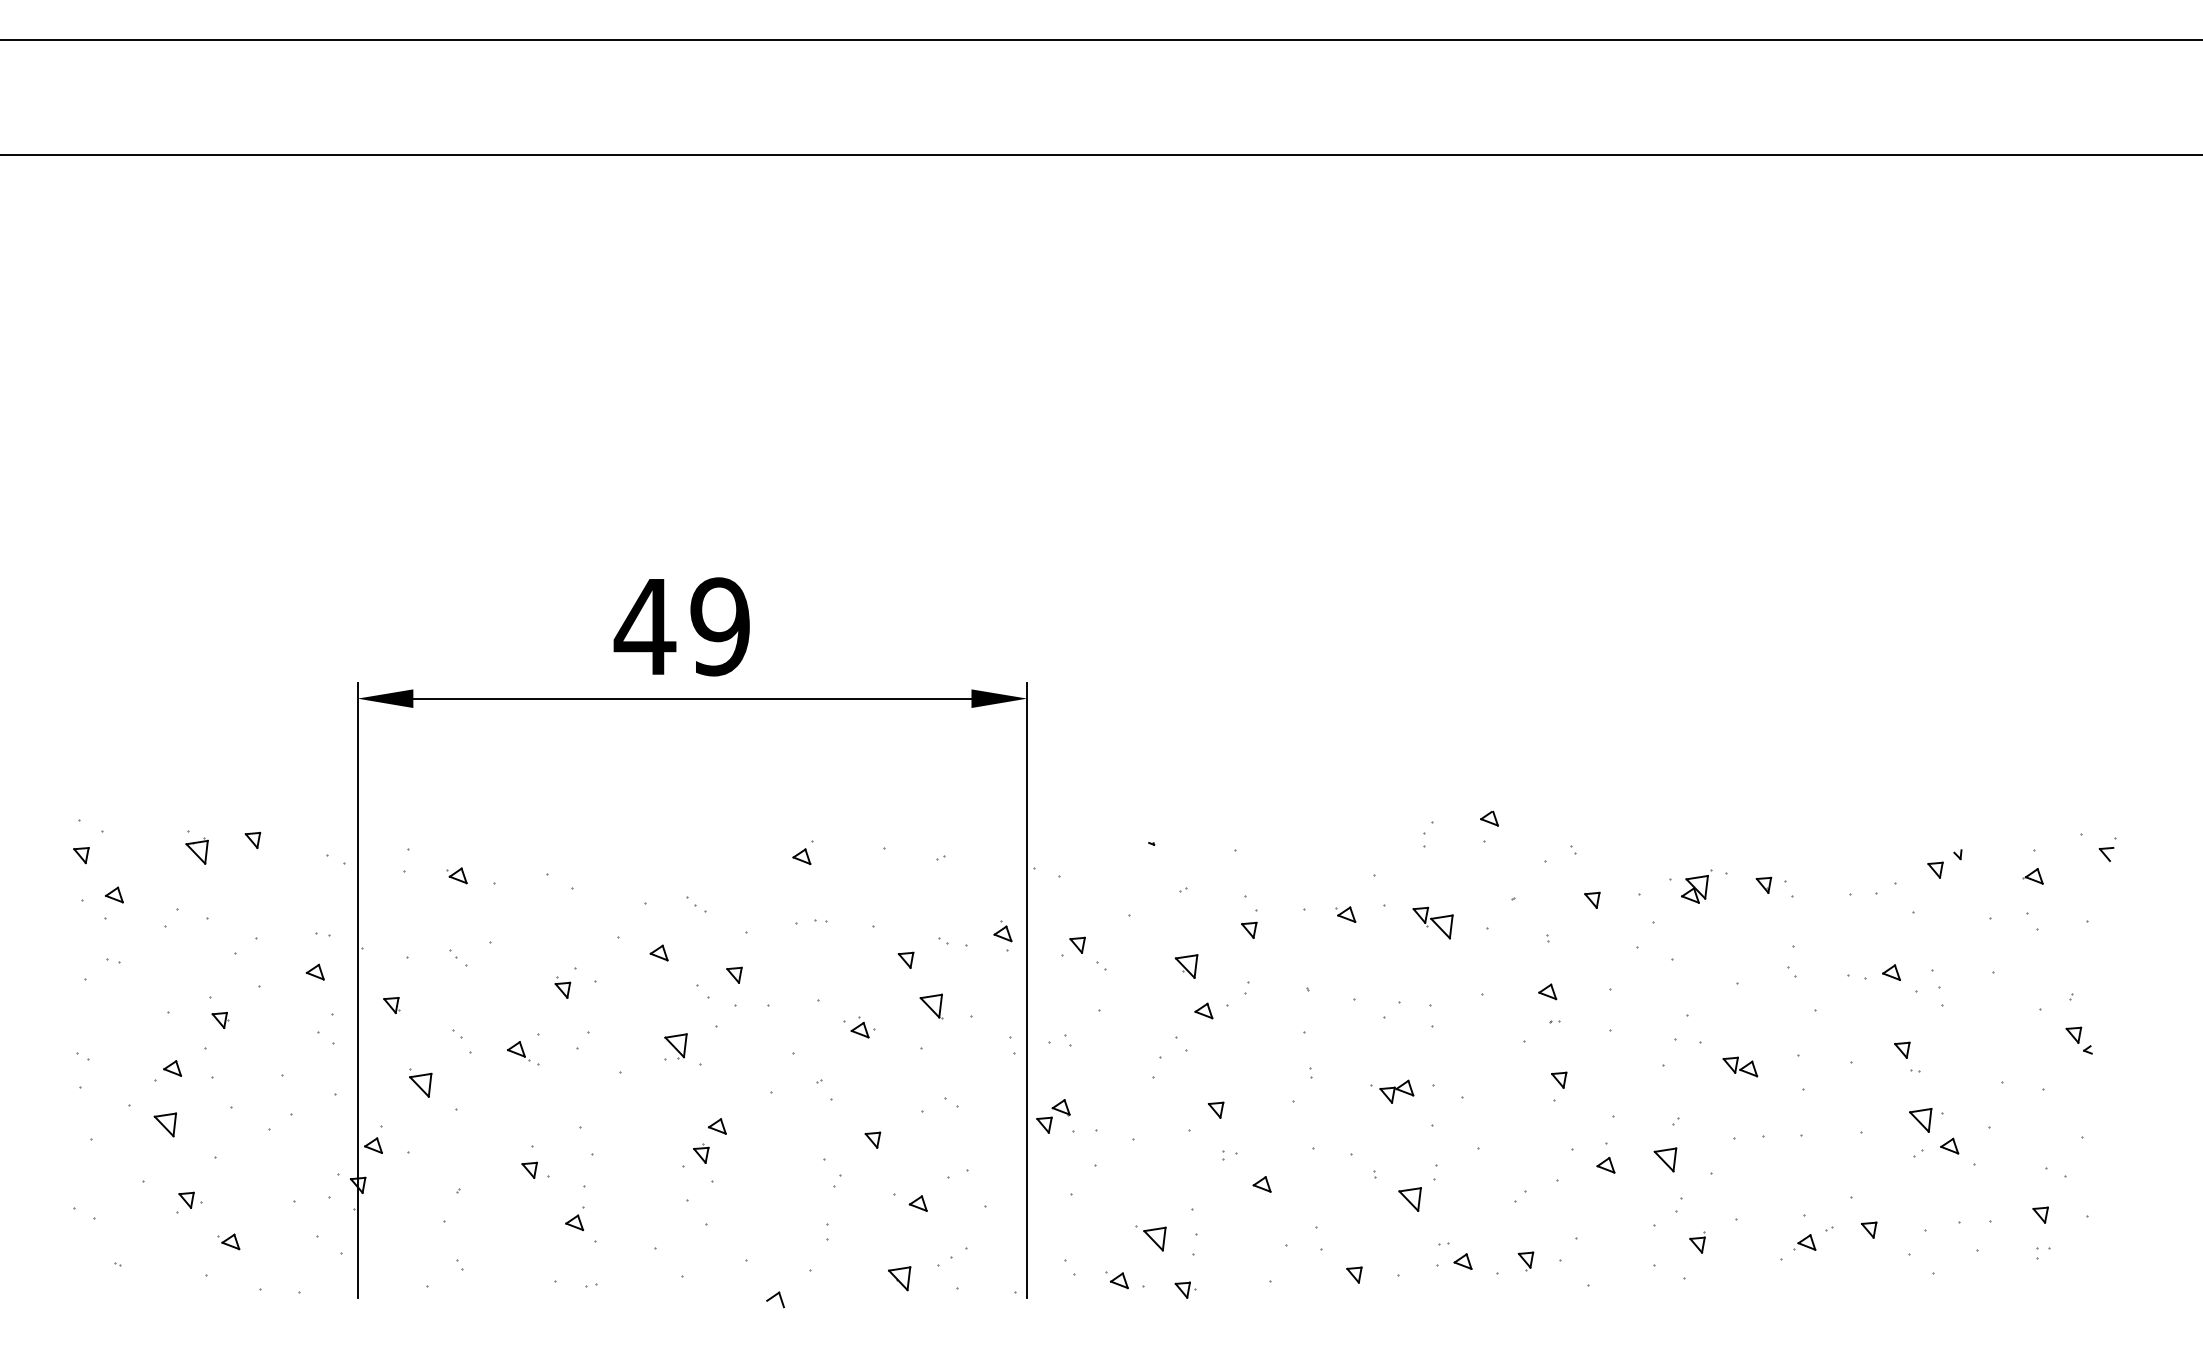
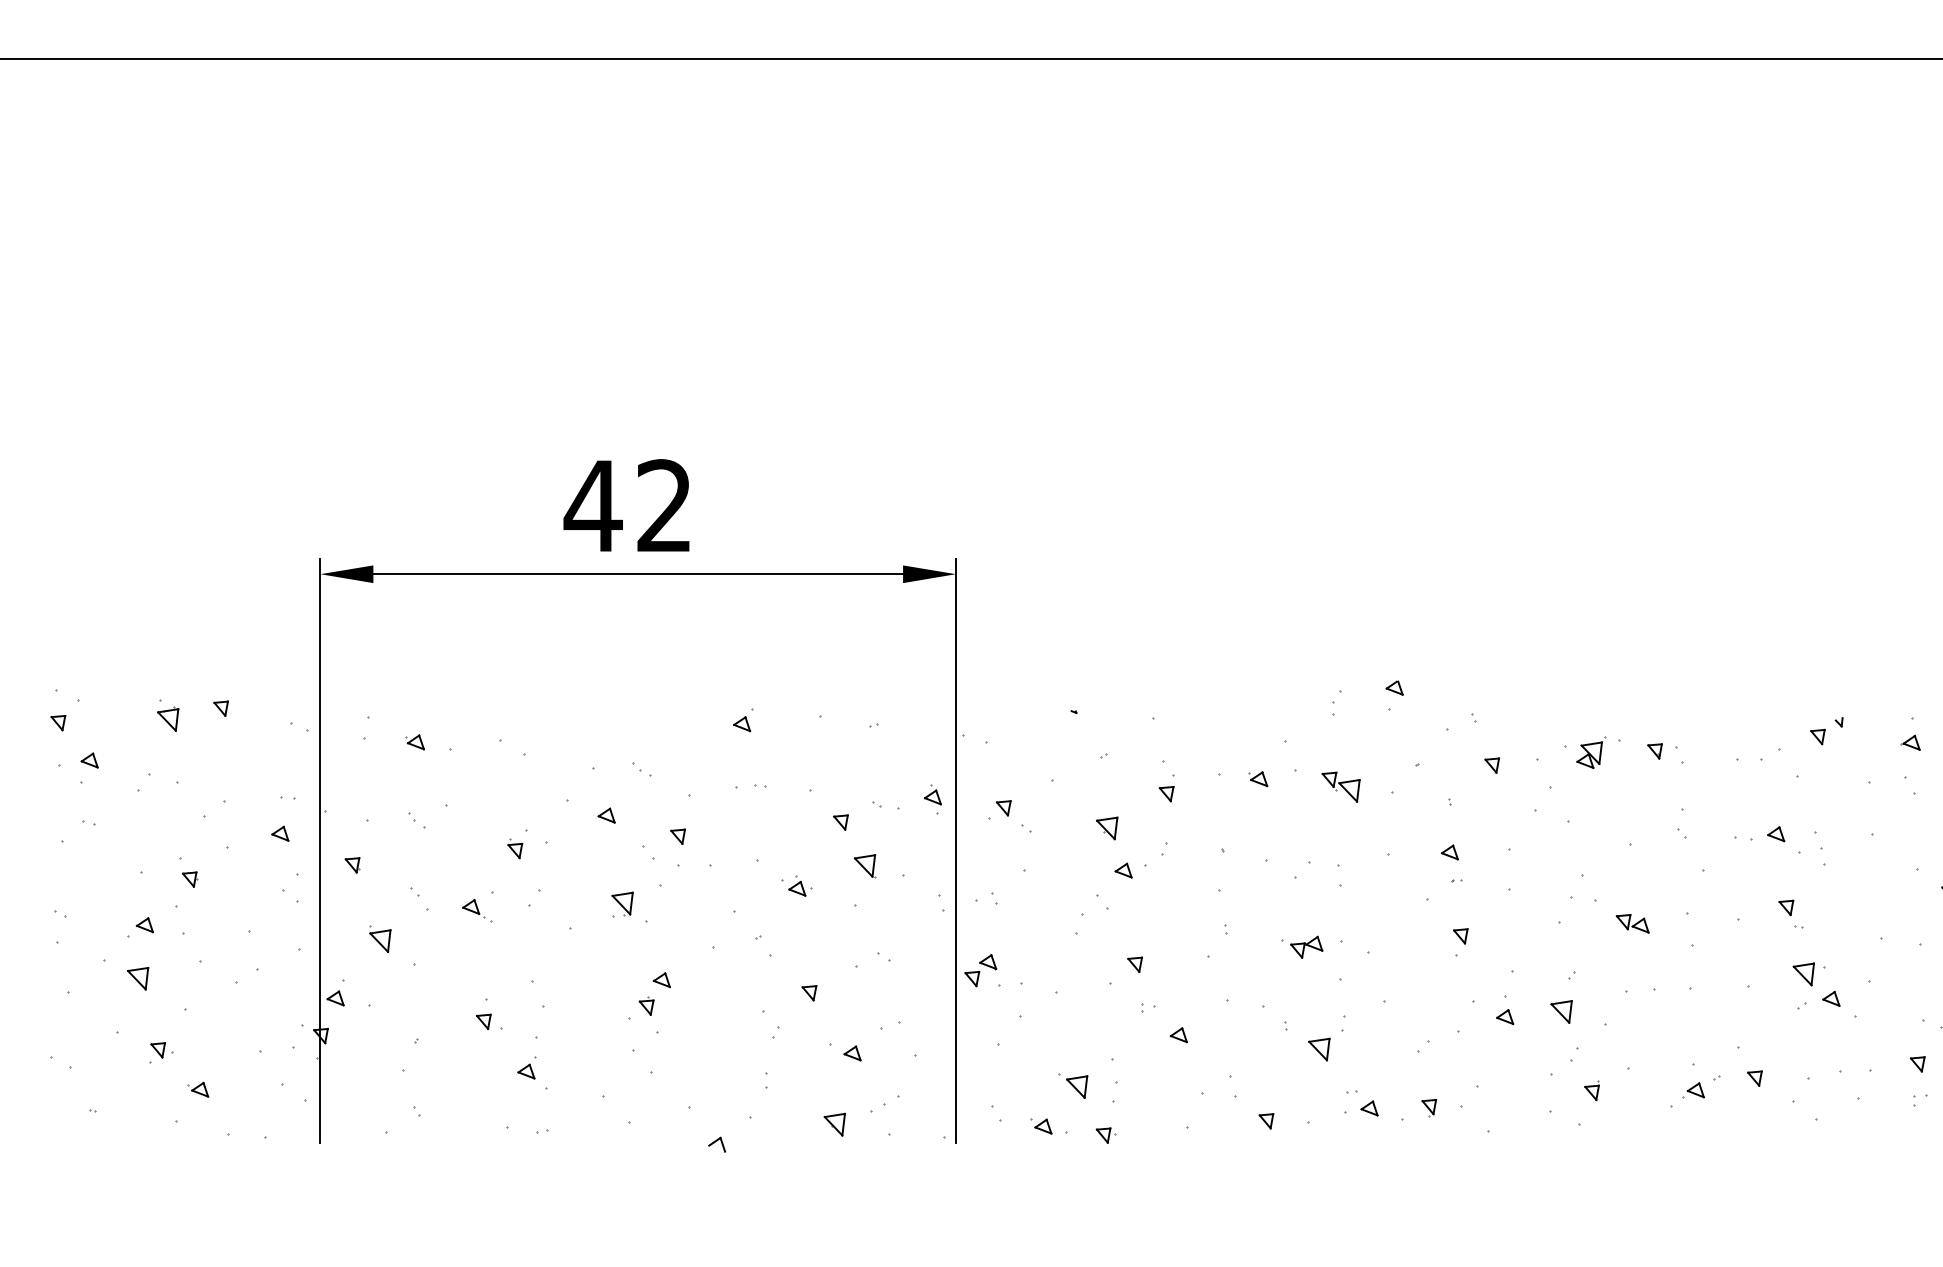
text: (719, 626) -> (663, 505), 49 -> 42

